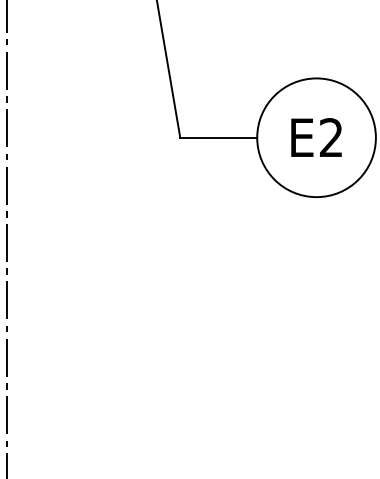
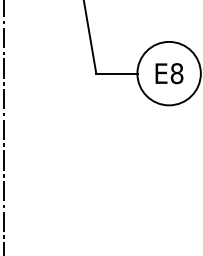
text: (330, 137) -> (176, 73), E2 -> E8

